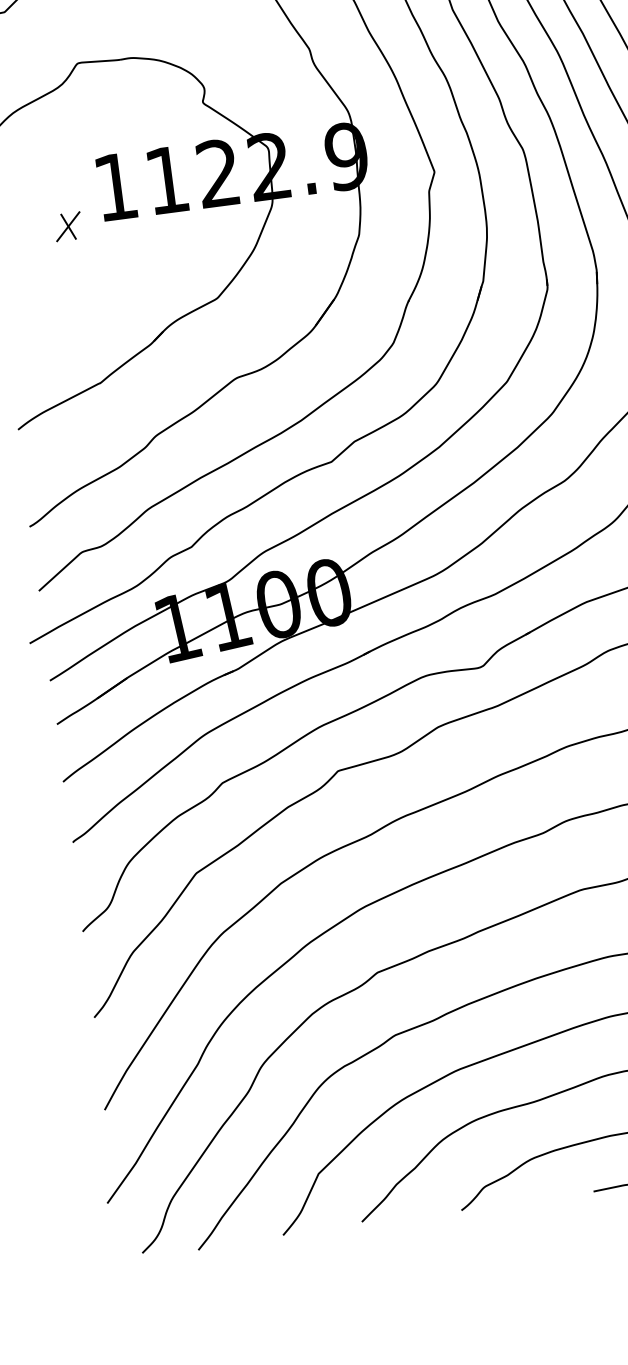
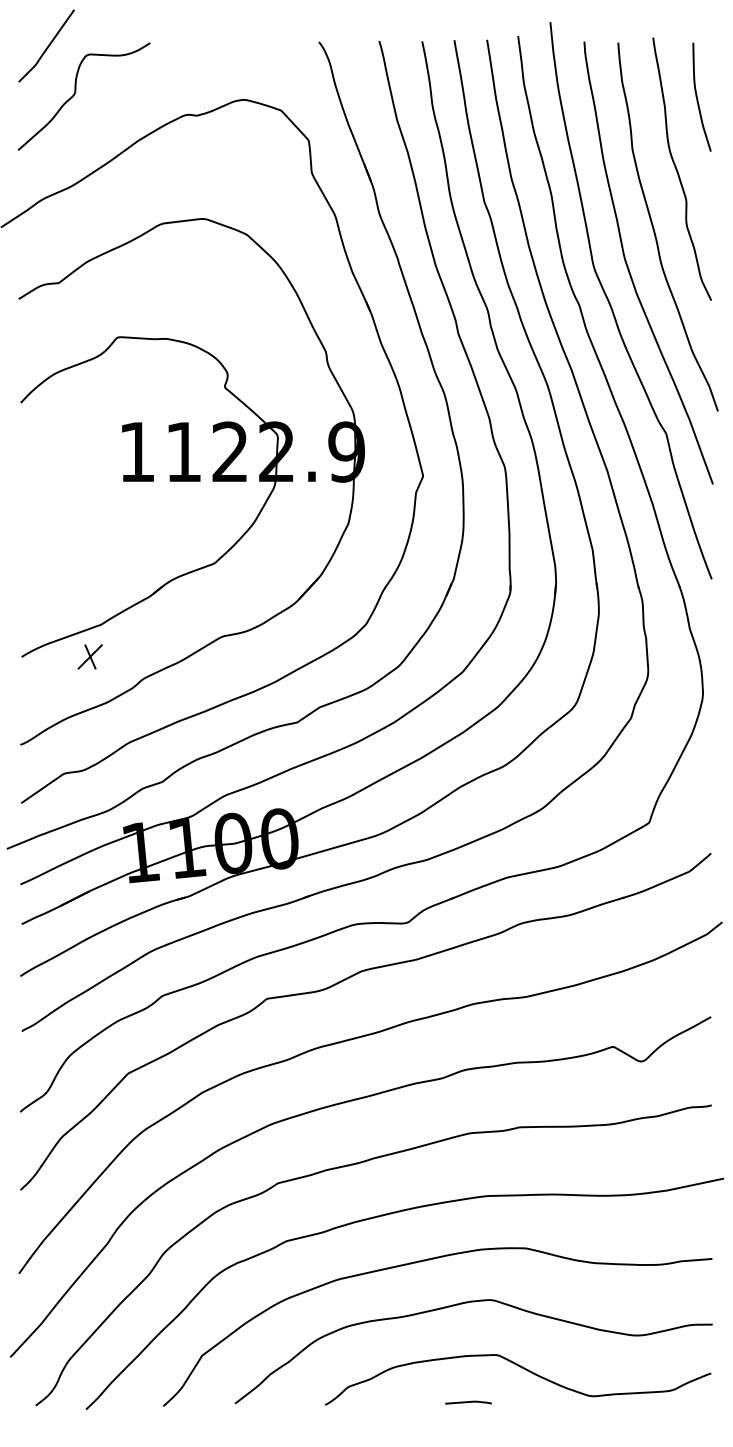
part: (67, 226) -> (89, 656), moved

